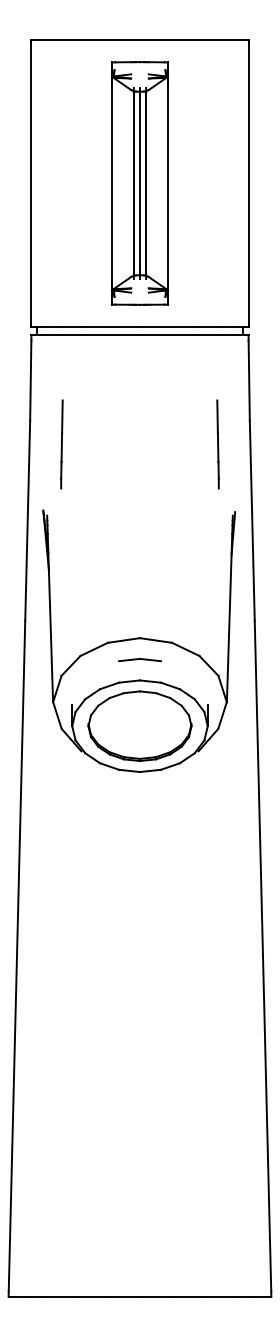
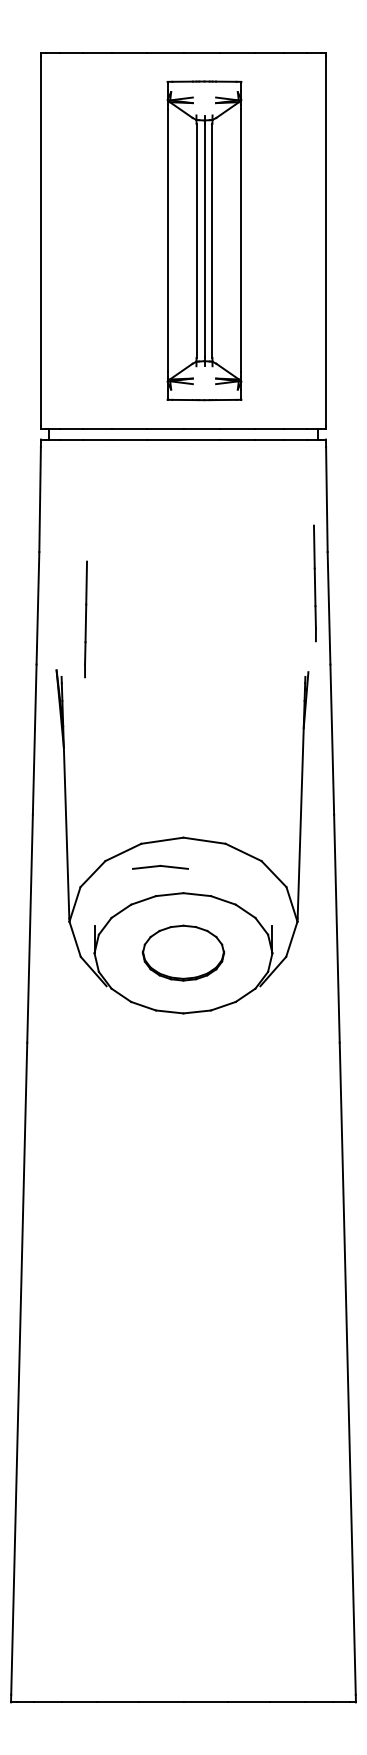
part: (140, 183) -> (204, 240), moved
line: (61, 444) -> (85, 619), moved
line: (217, 444) -> (314, 583), moved
part: (140, 659) -> (160, 866), moved
part: (140, 725) -> (183, 952), size x0.6

